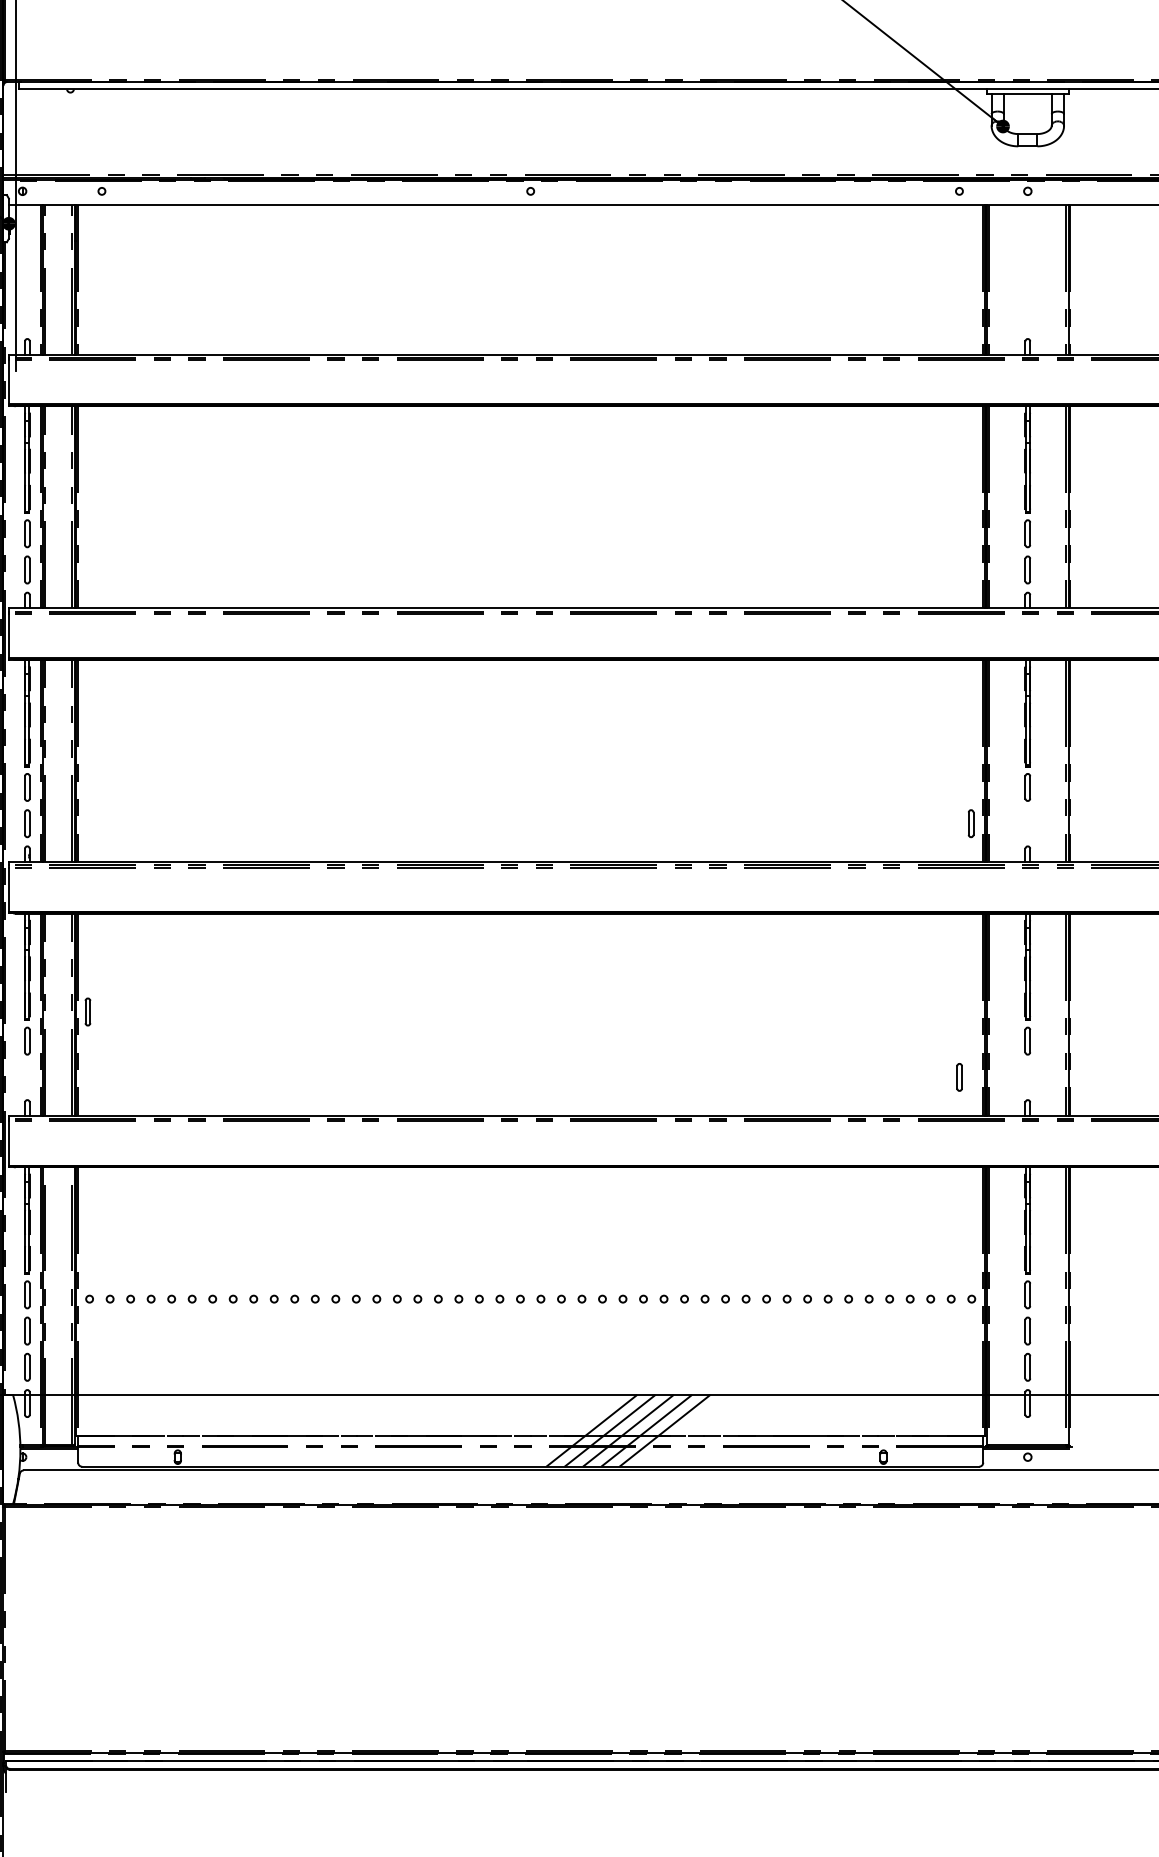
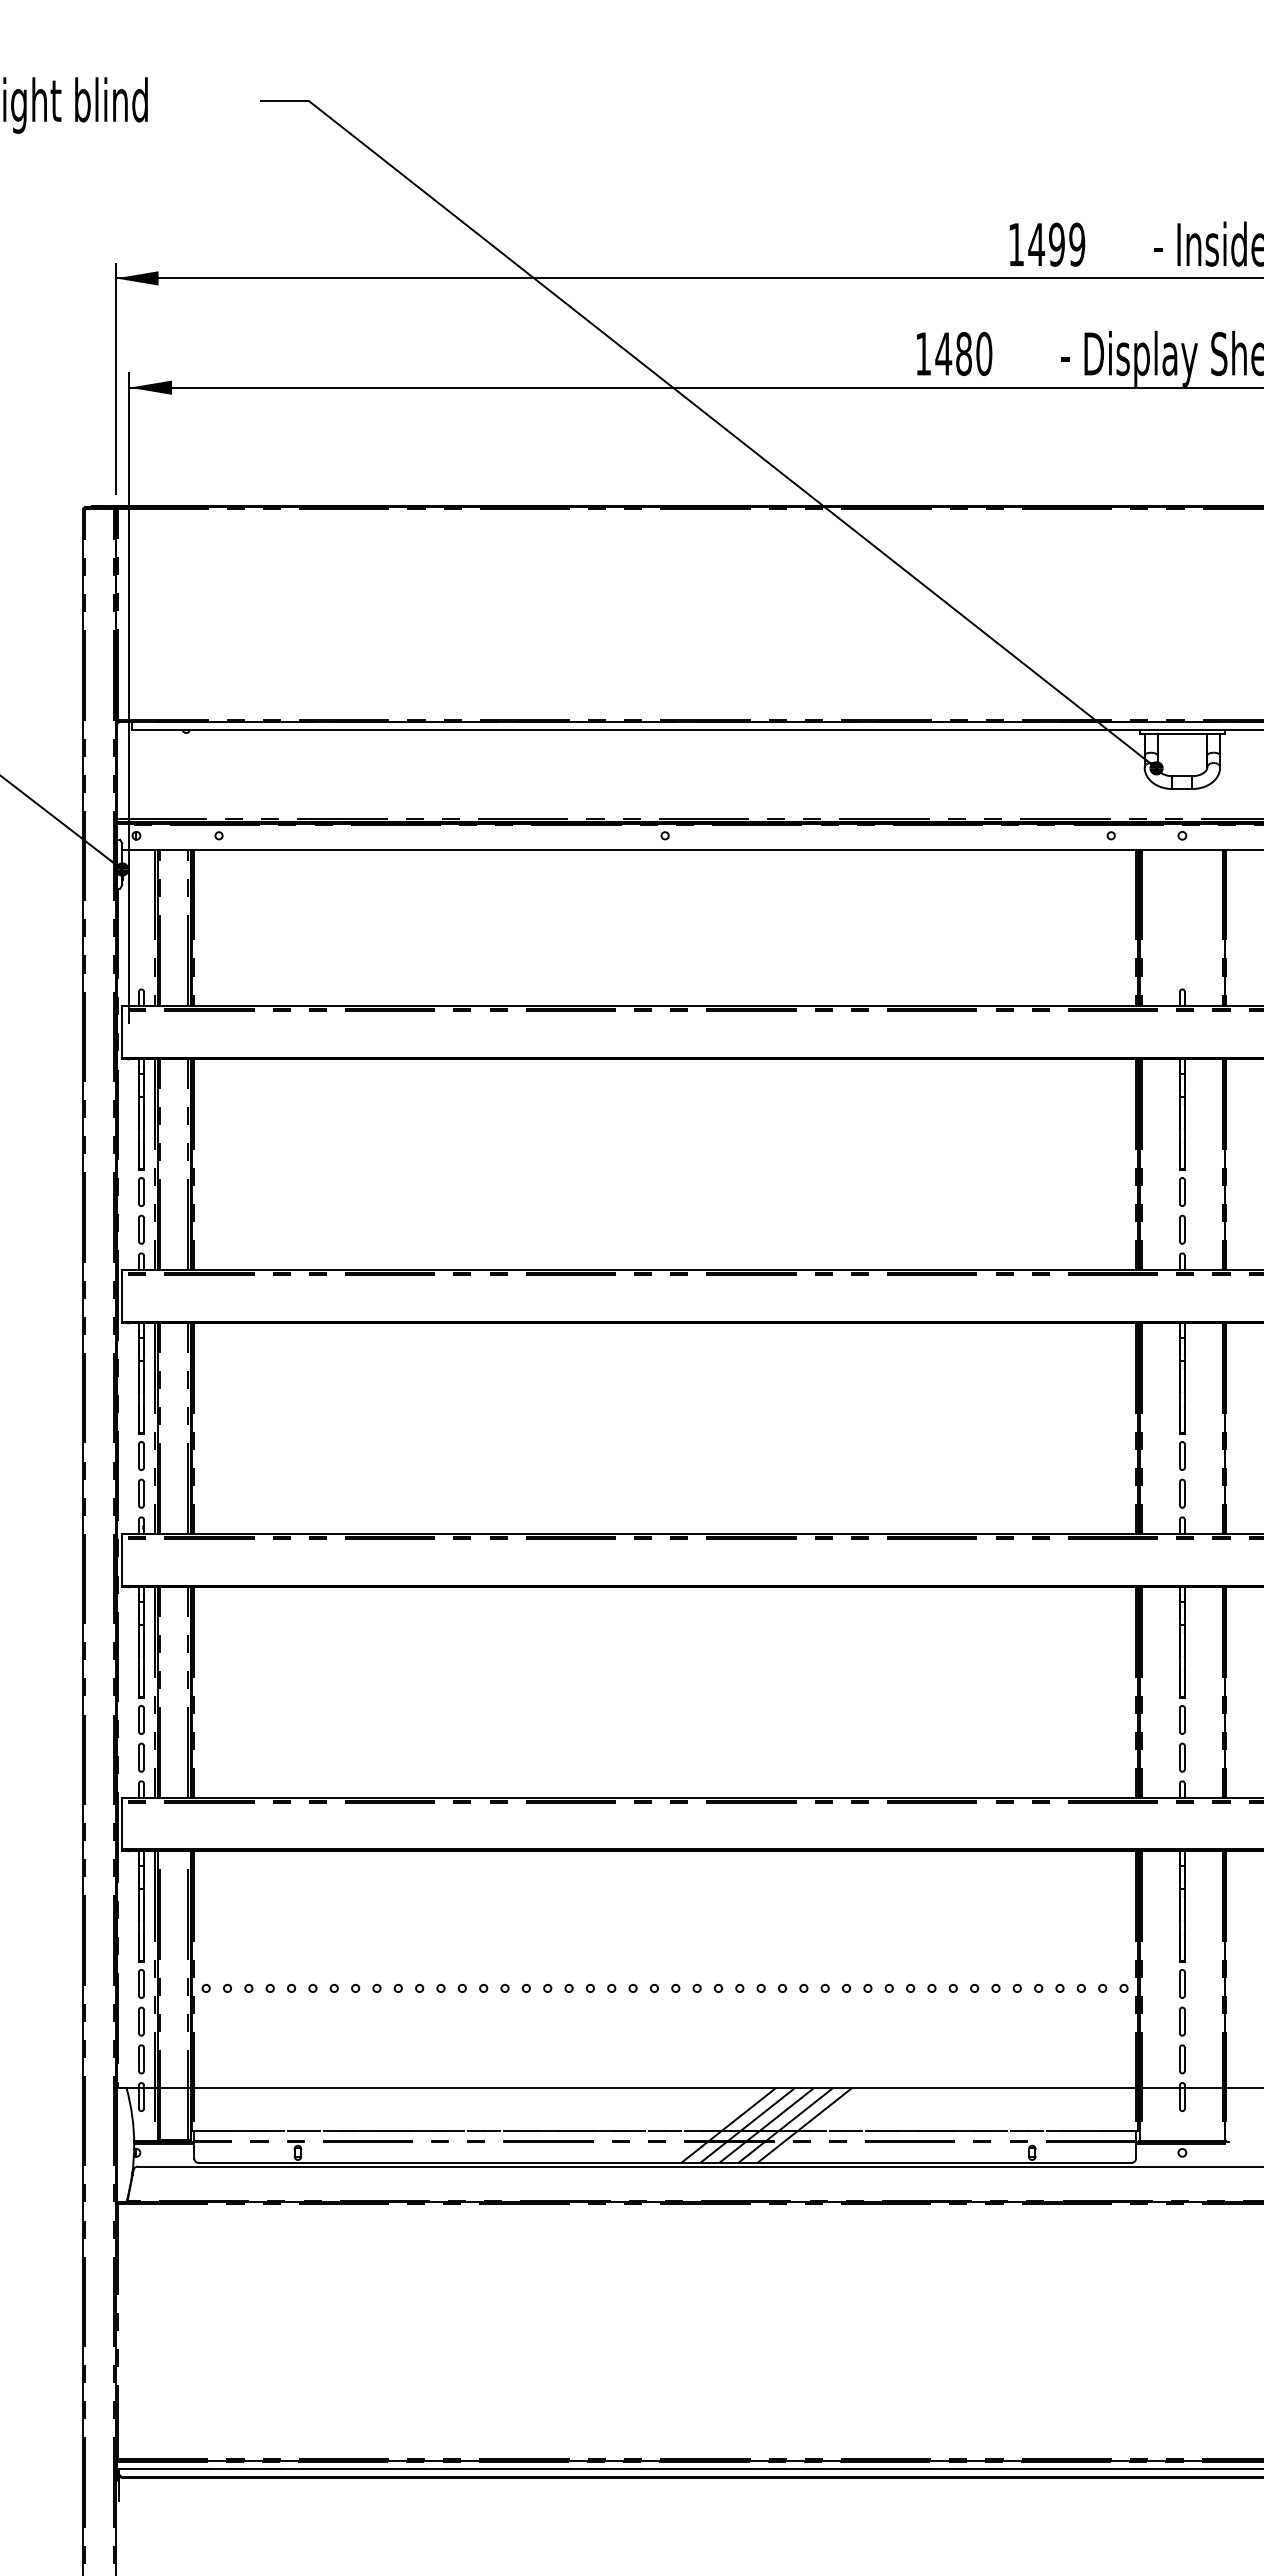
part: (971, 823) -> (1182, 1493), moved
part: (87, 1011) -> (141, 1757), moved
part: (959, 1077) -> (1182, 1757), moved

